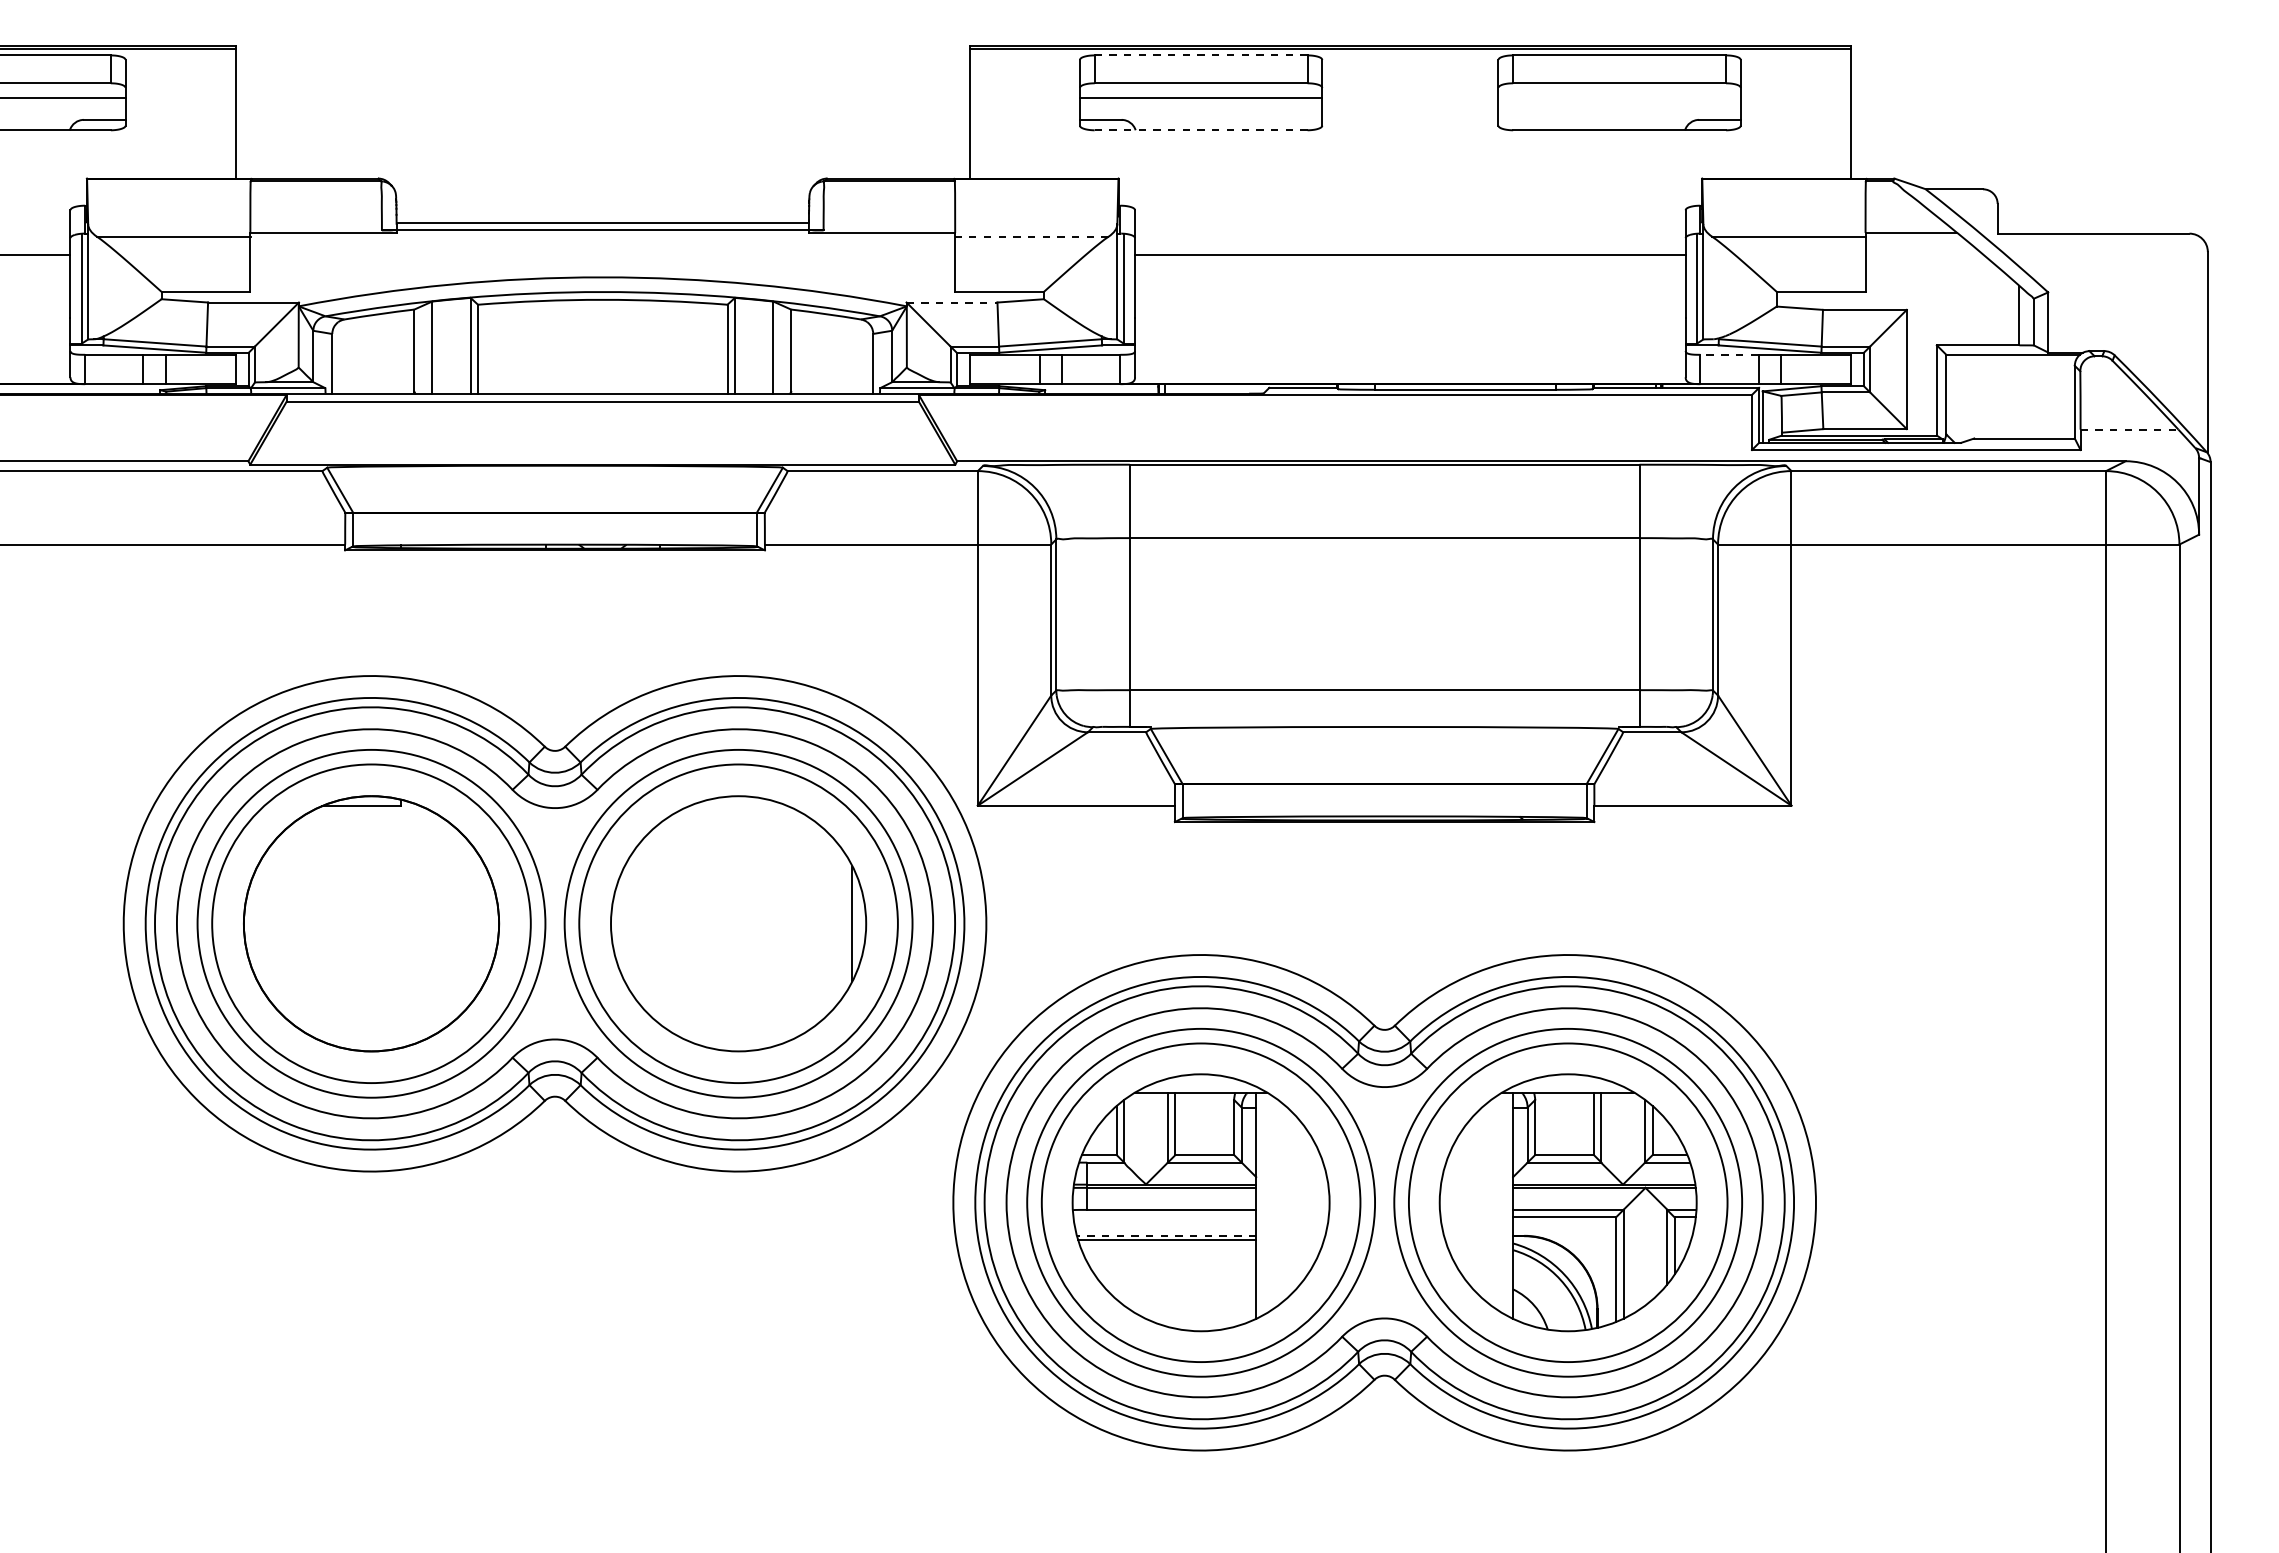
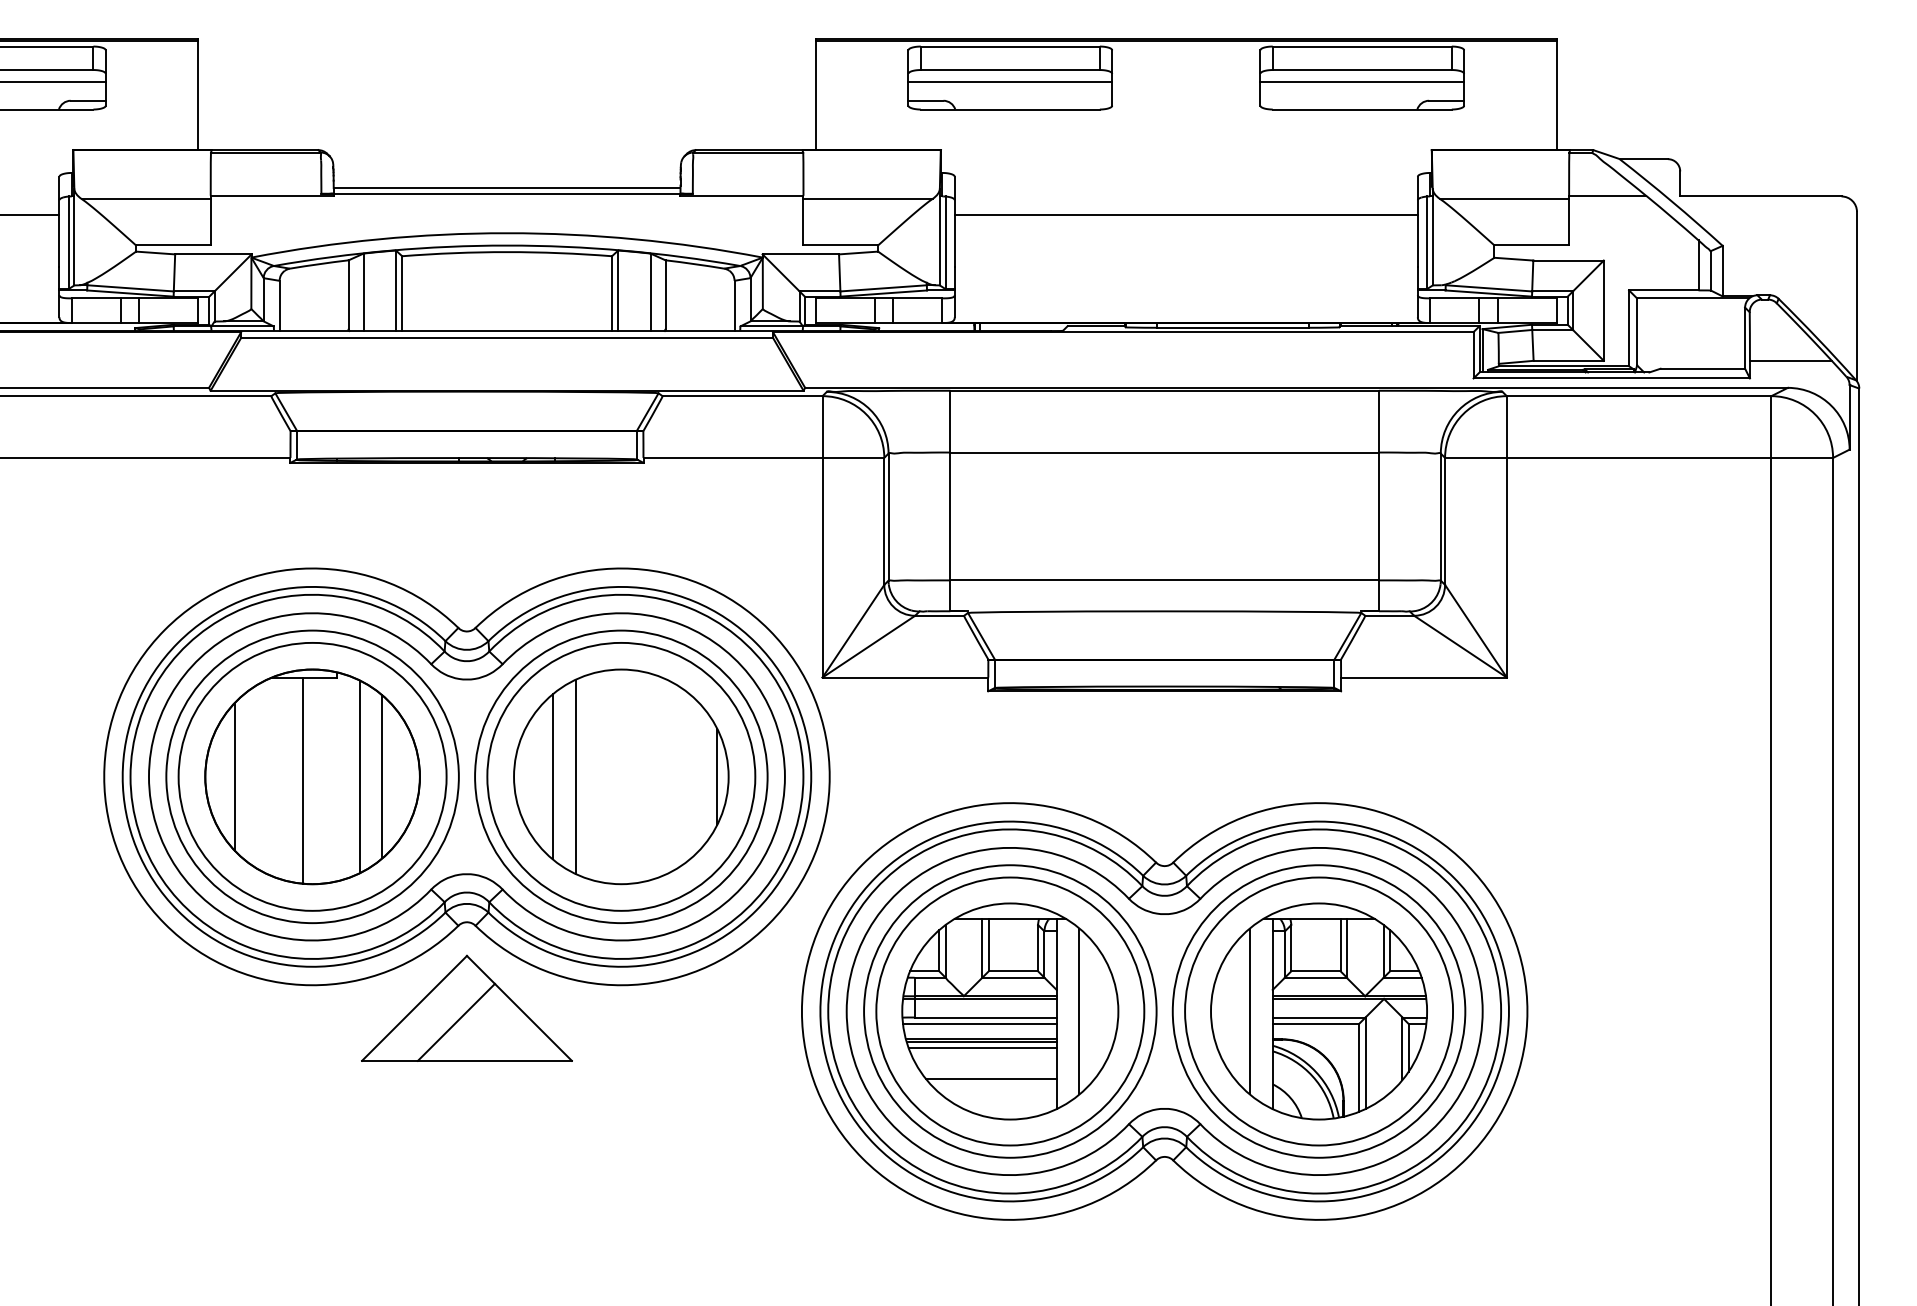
line: (1201, 55) -> (1010, 46), dashed -> solid
line: (1619, 97) -> (1362, 81), added
line: (1200, 130) -> (1009, 109), dashed -> solid
line: (1031, 236) -> (867, 198), dashed -> solid
line: (952, 302) -> (801, 254), dashed -> solid
line: (1729, 354) -> (1454, 298), dashed -> solid
line: (2129, 429) -> (1791, 361), dashed -> solid
line: (279, 923) -> (235, 776), added
line: (427, 923) -> (359, 776), added
line: (454, 923) -> (382, 776), added
line: (657, 923) -> (553, 776), added
line: (684, 923) -> (575, 776), added
line: (360, 928) -> (303, 780), added
part: (554, 1198) -> (466, 1007), added
line: (1283, 1202) -> (1079, 1011), added
line: (1486, 1202) -> (1250, 1011), added
line: (1164, 1217) -> (979, 1023), added
line: (1166, 1235) -> (981, 1039), dashed -> solid
line: (1168, 1245) -> (982, 1047), added
line: (1178, 1282) -> (991, 1078), added

